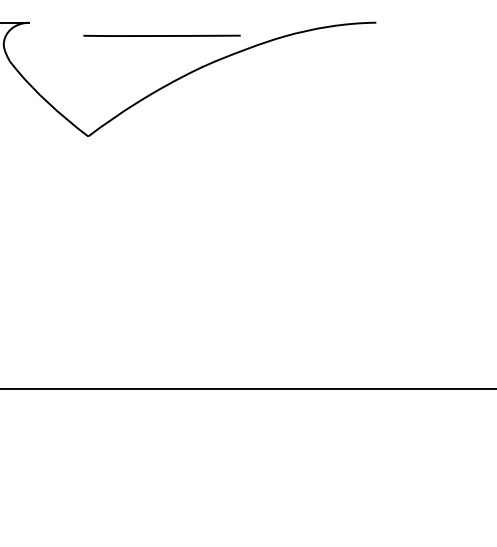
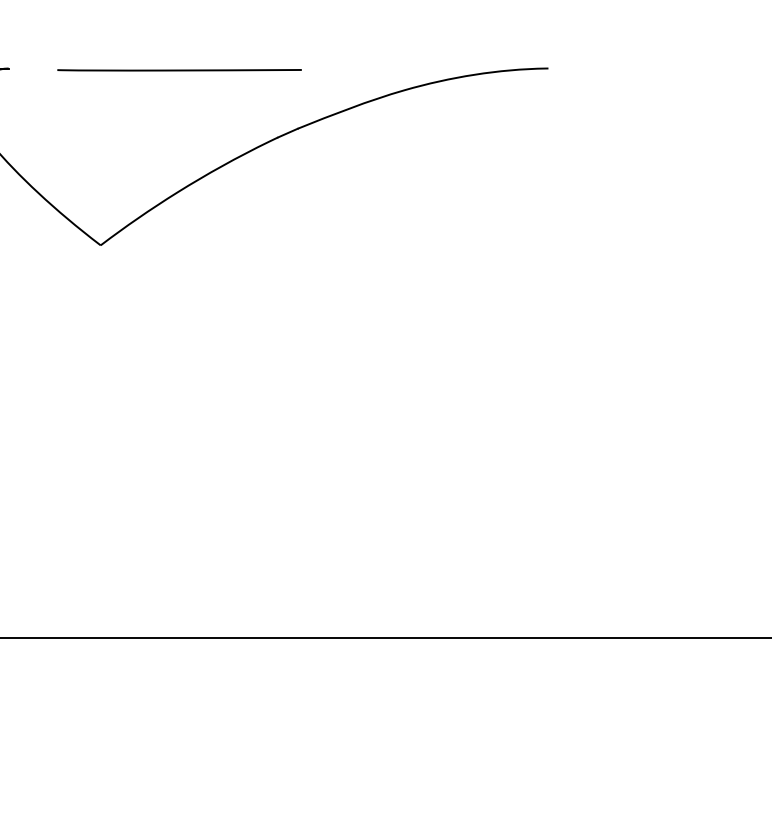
line: (161, 35) -> (178, 69), moved

